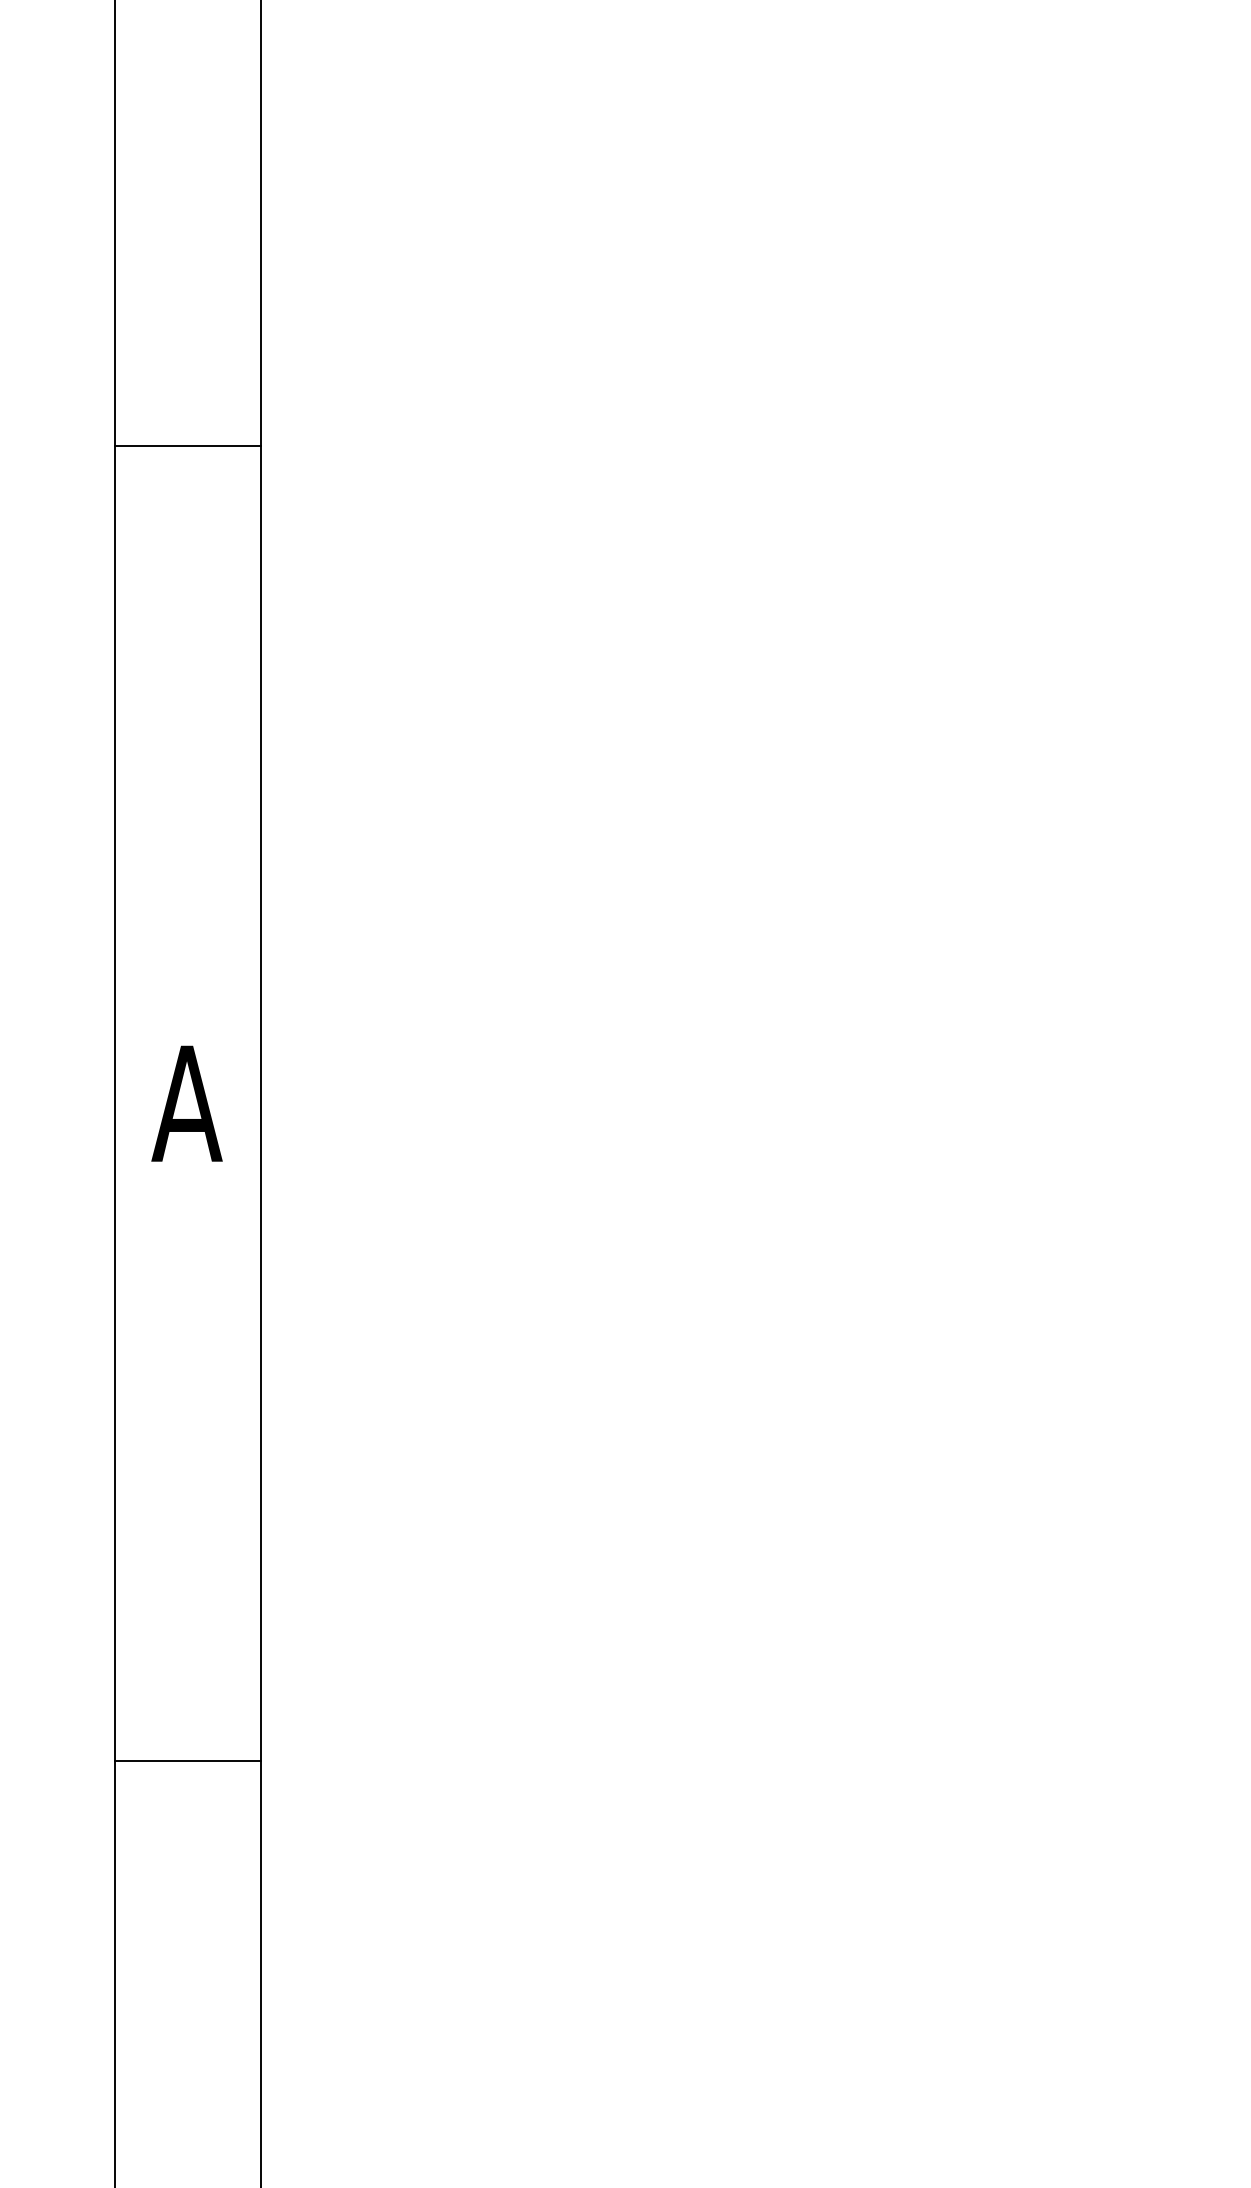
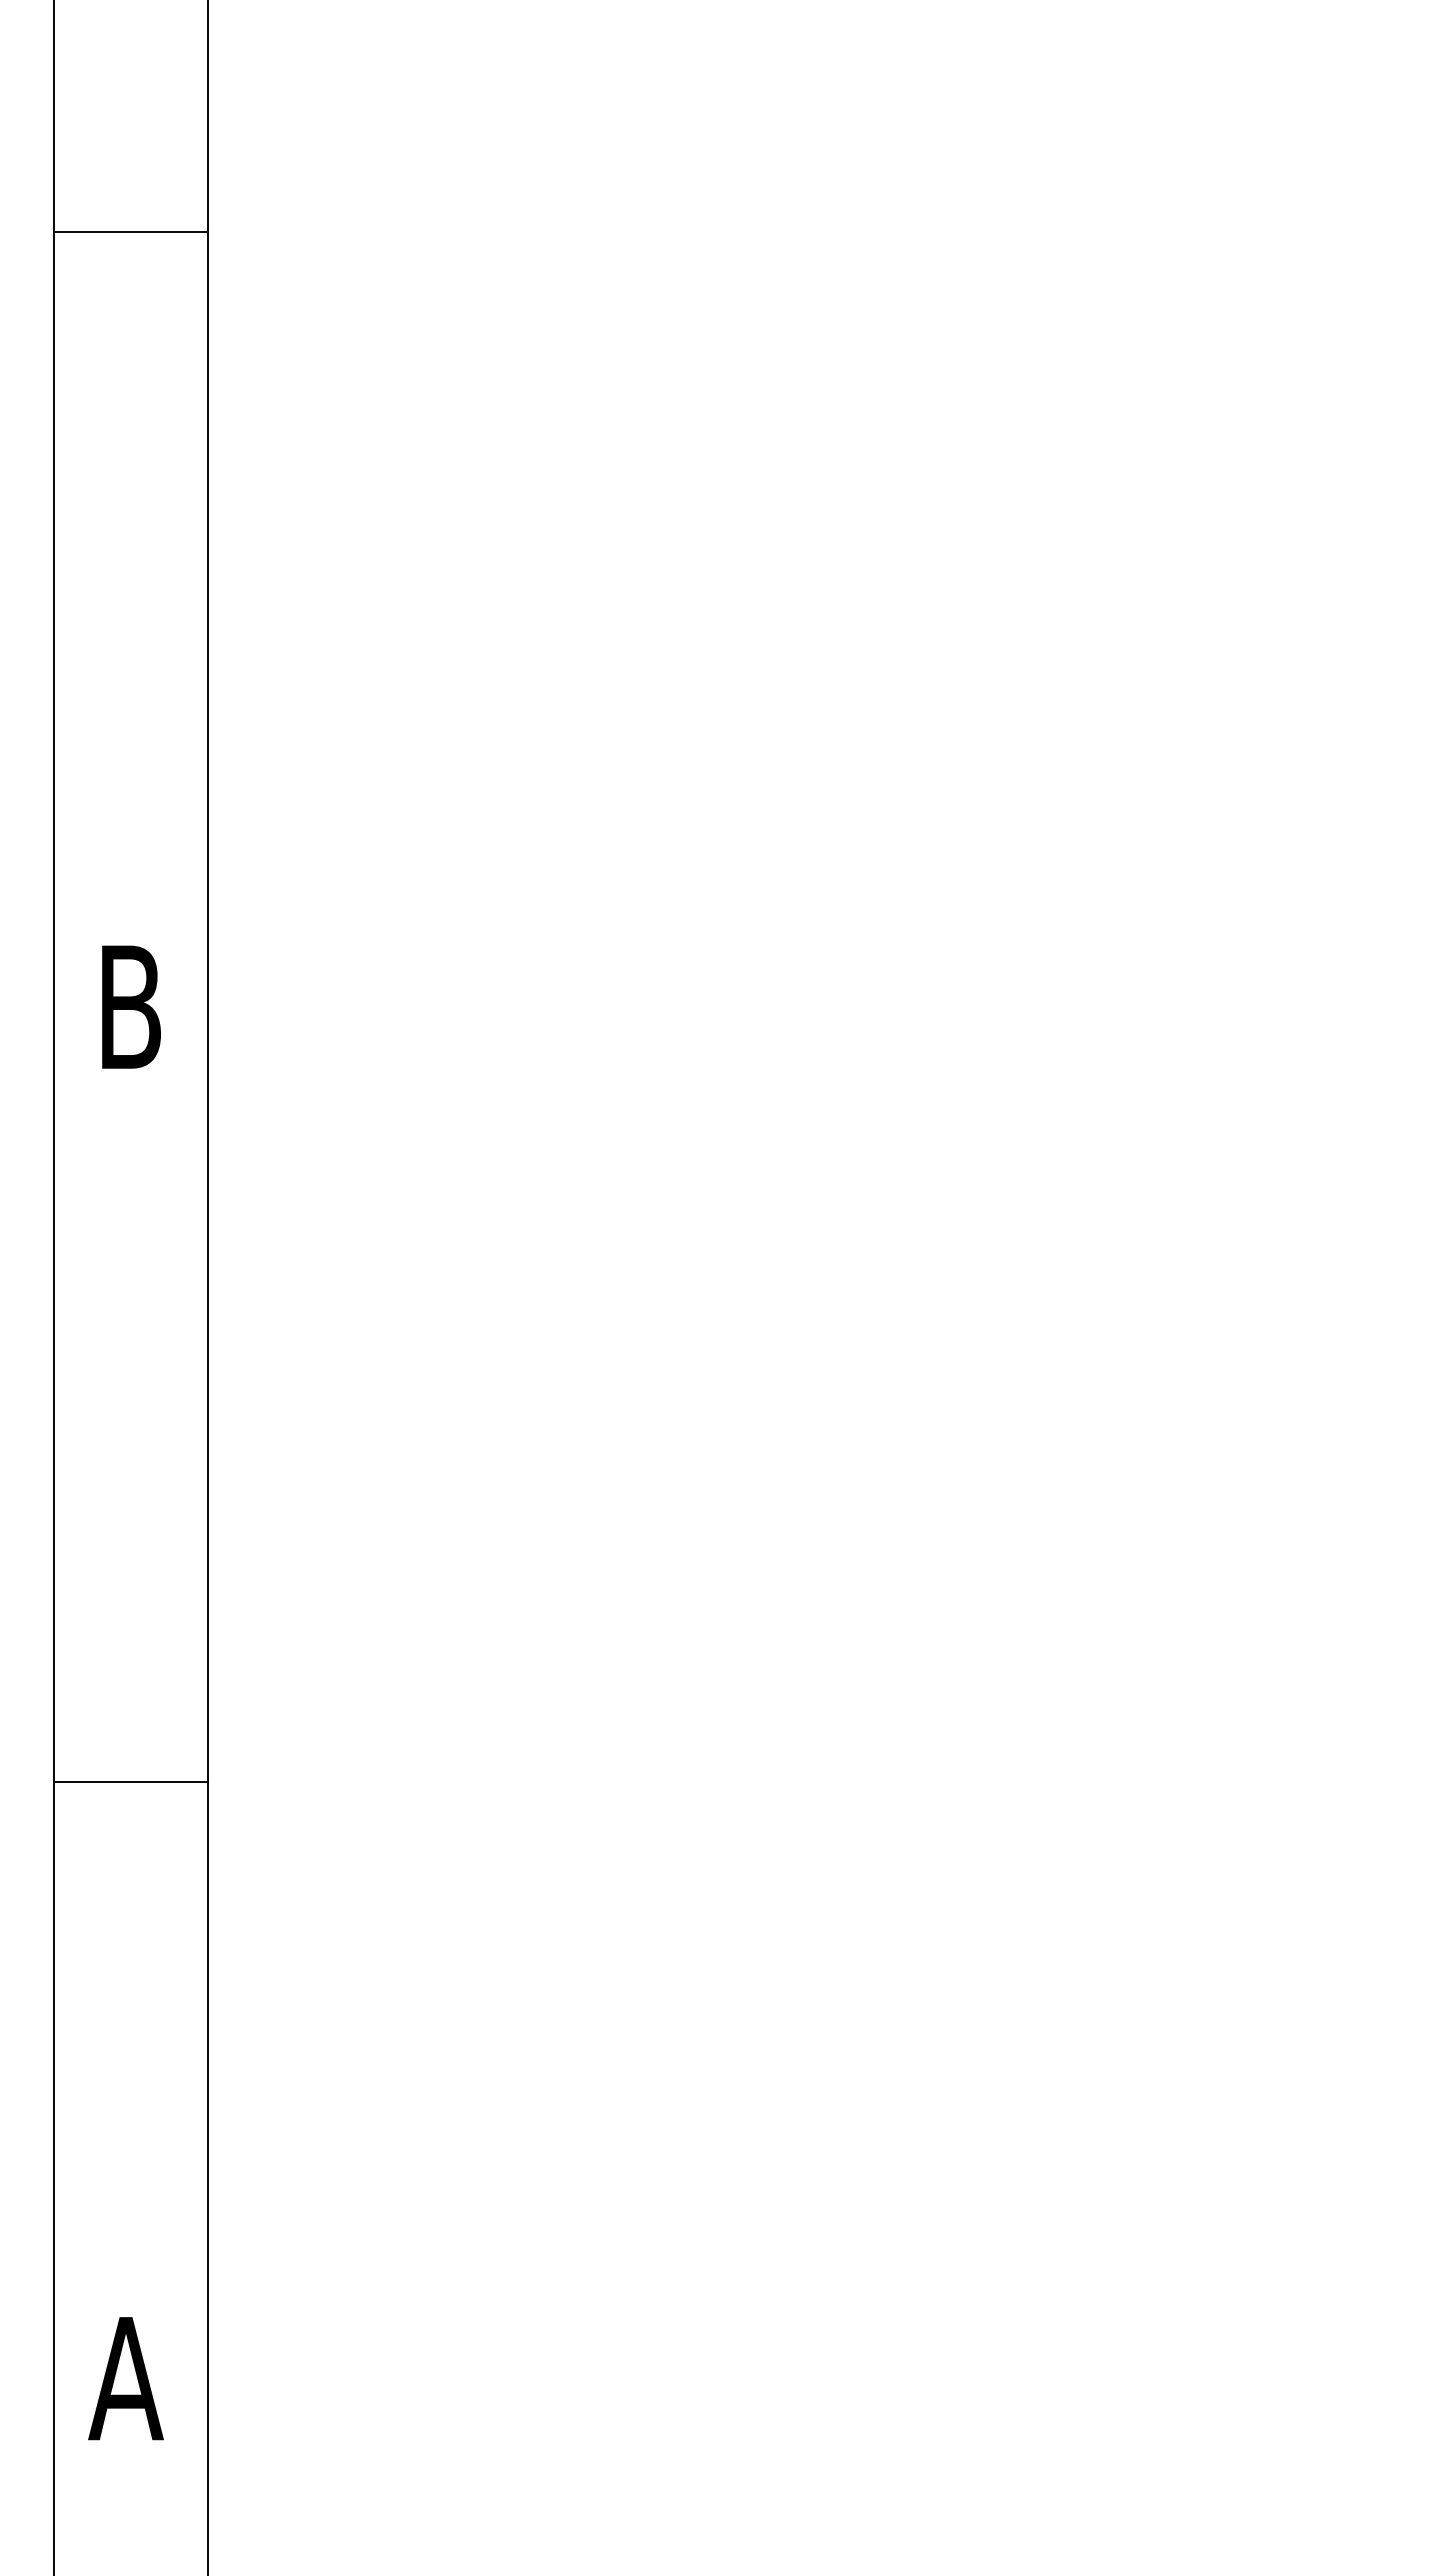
line: (187, 445) -> (130, 231), moved
text: (186, 1103) -> (129, 1006), A -> B
line: (187, 1760) -> (130, 1781), moved

